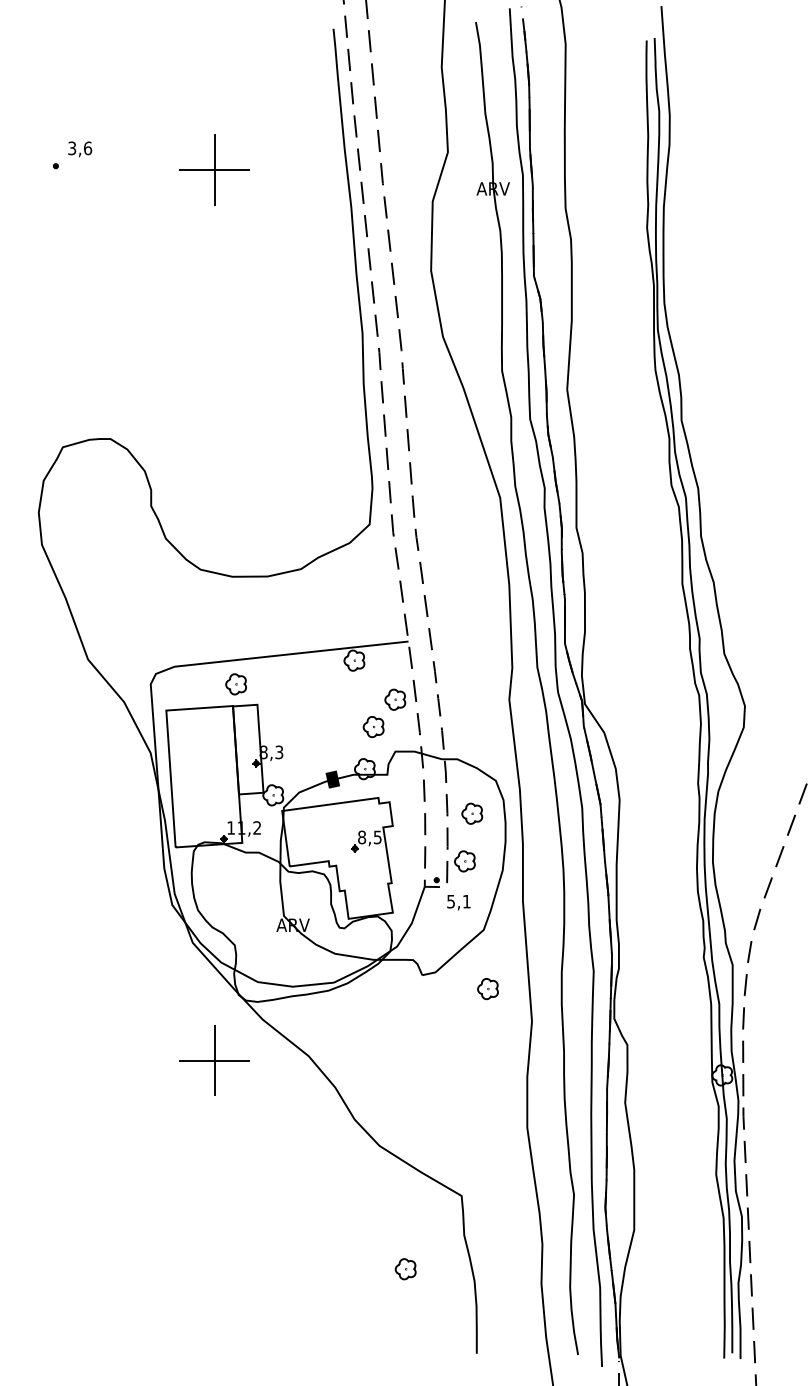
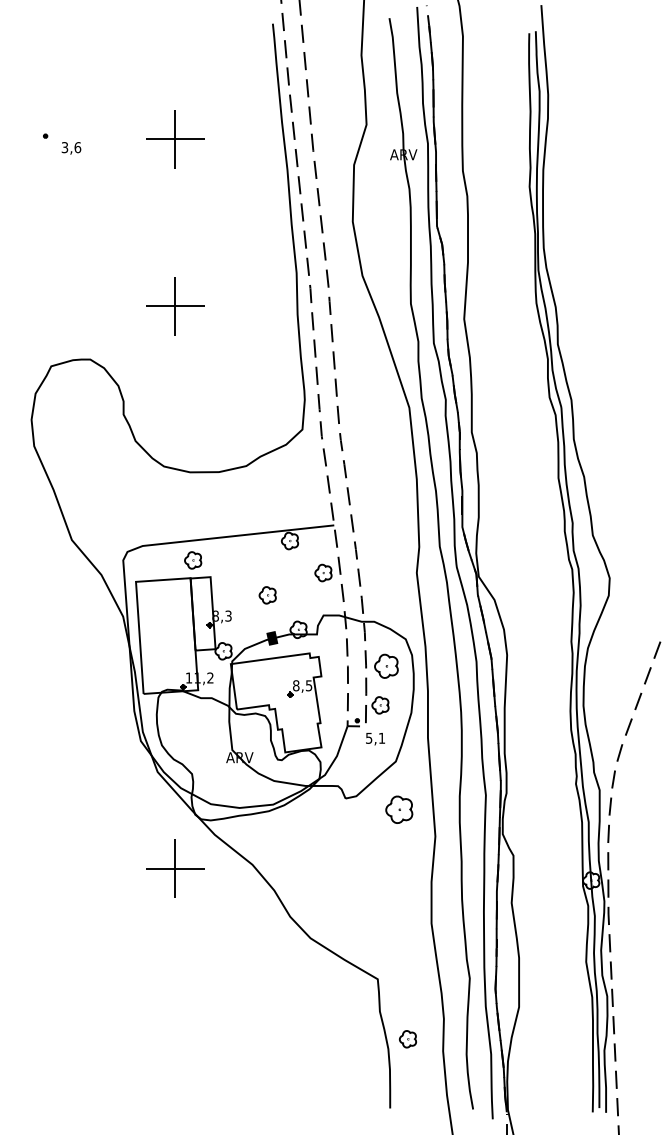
text: (80, 149) -> (71, 148), moved
part: (214, 374) -> (175, 306), added
part: (373, 727) -> (267, 595), moved
part: (472, 813) -> (386, 666), size x1.4
part: (488, 988) -> (399, 809), size x1.6
part: (405, 1269) -> (407, 1039), moved

